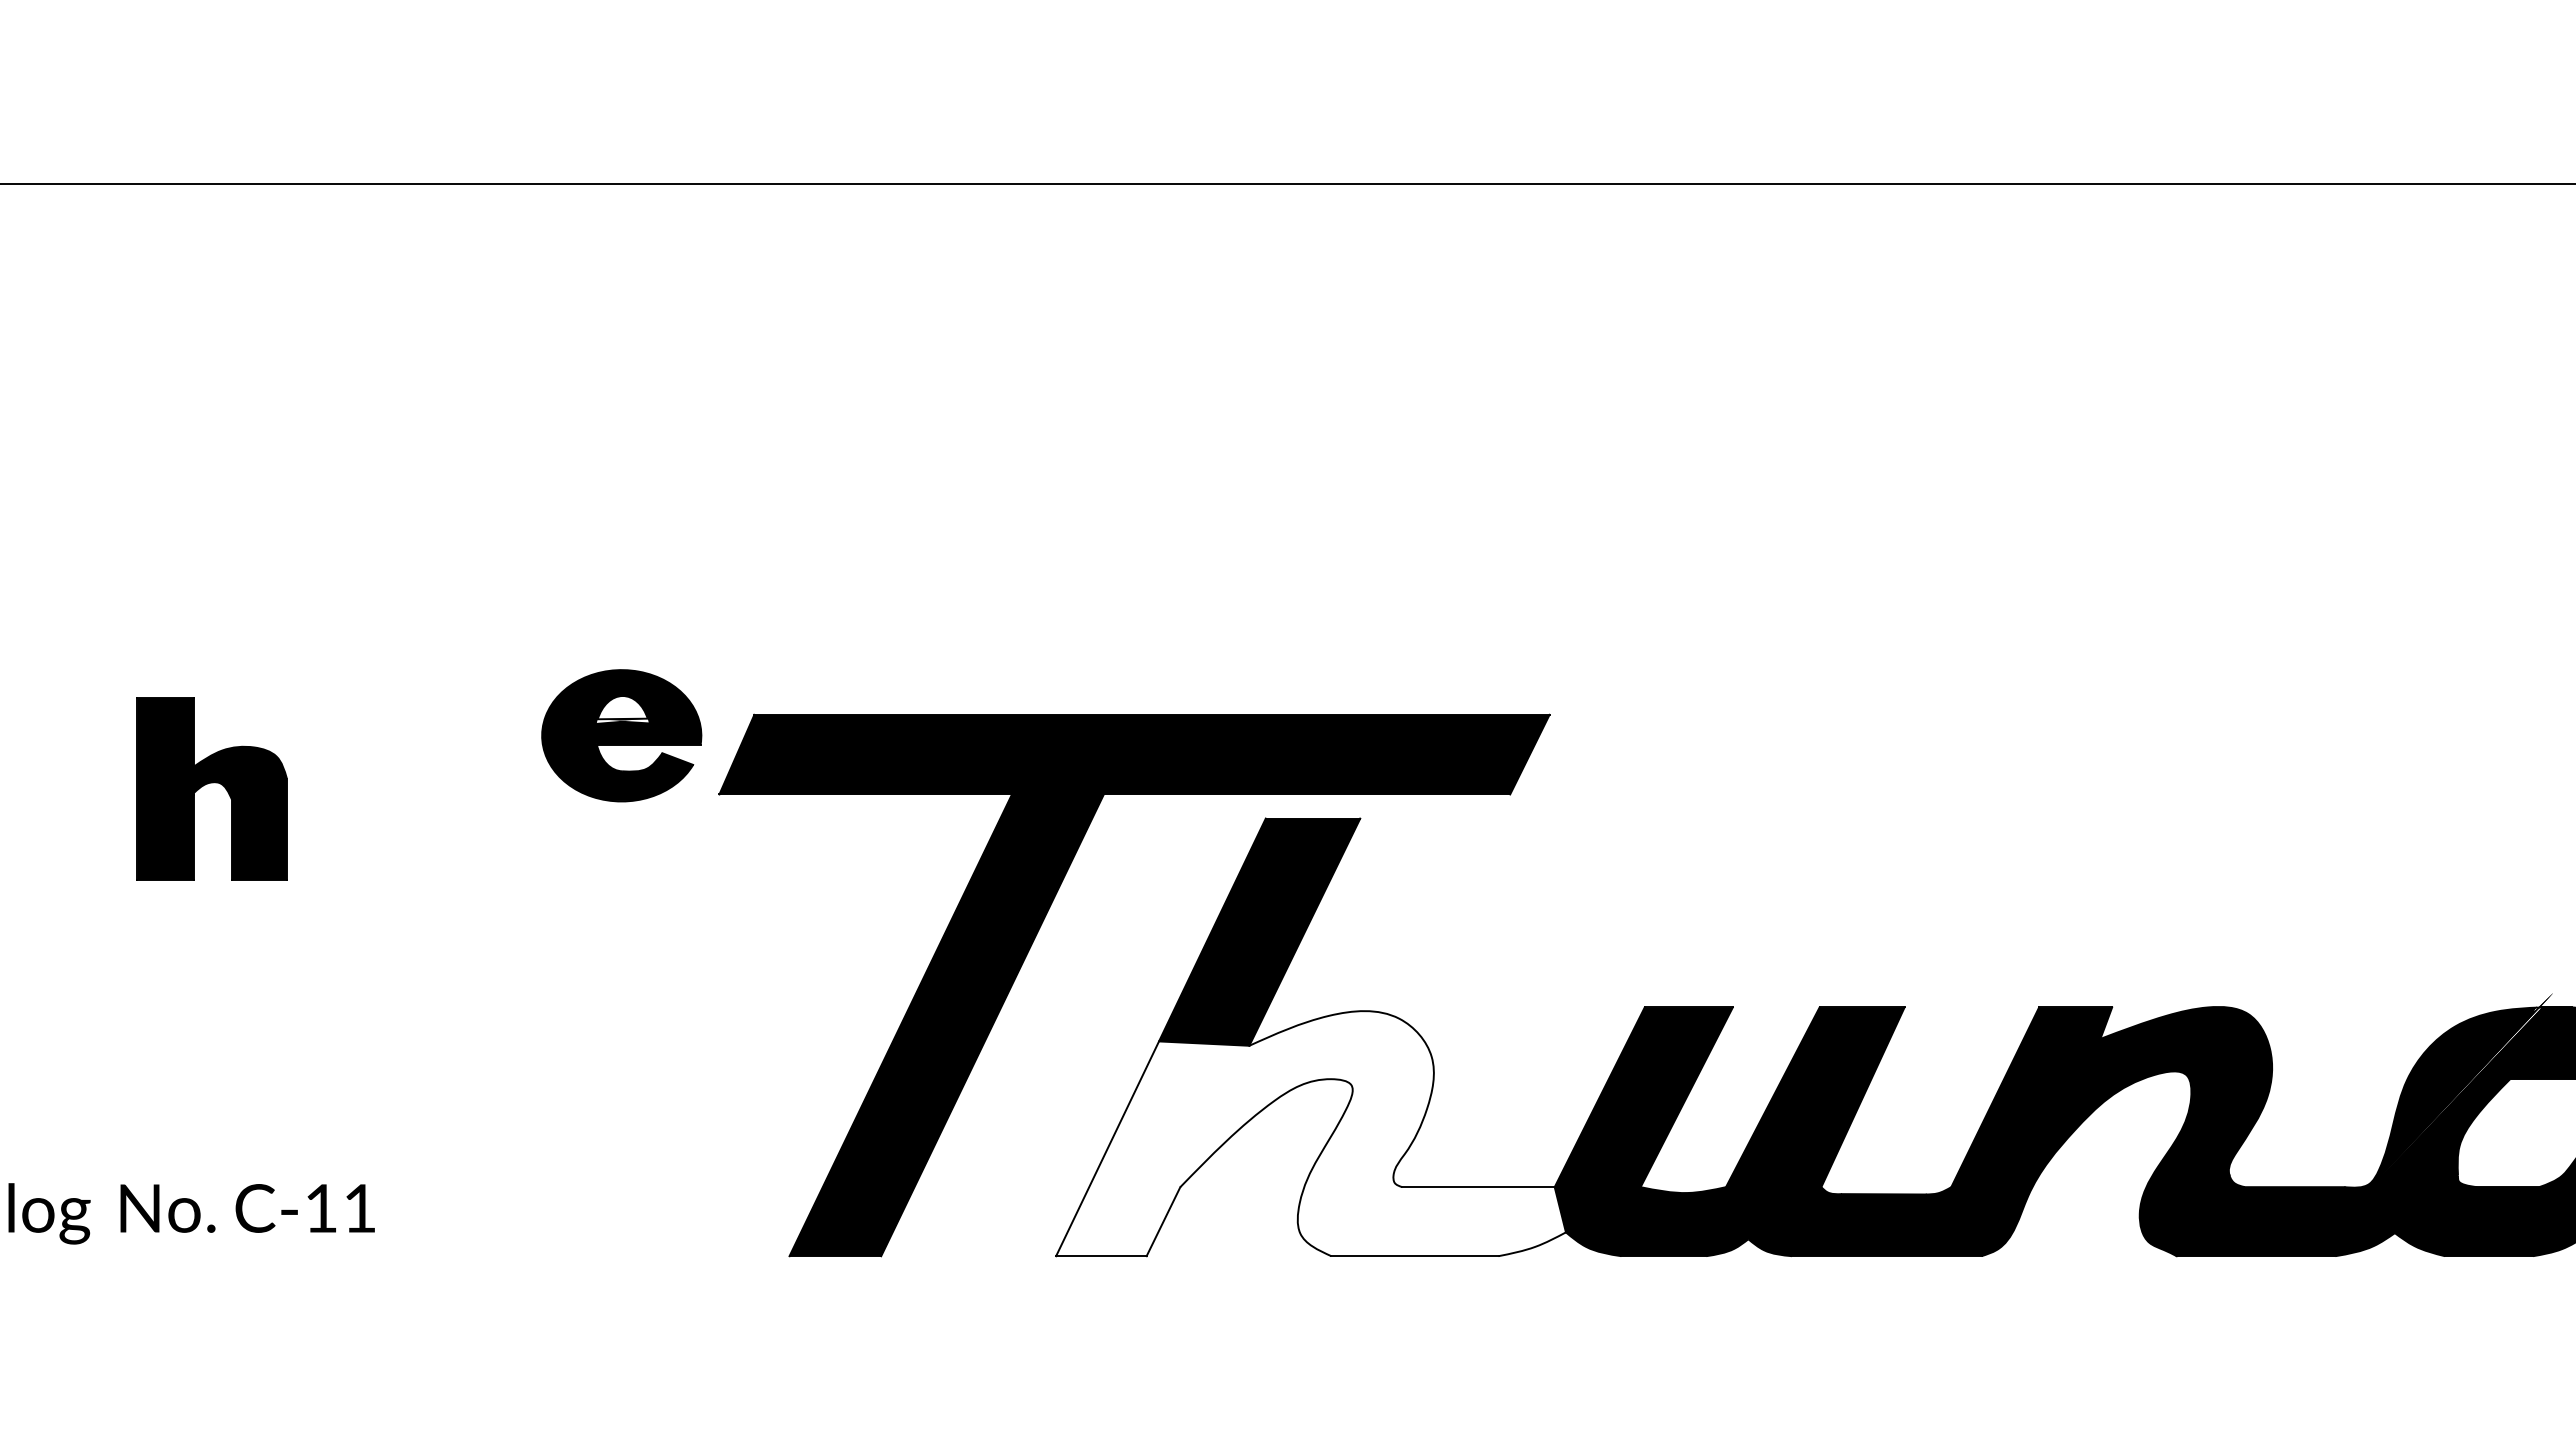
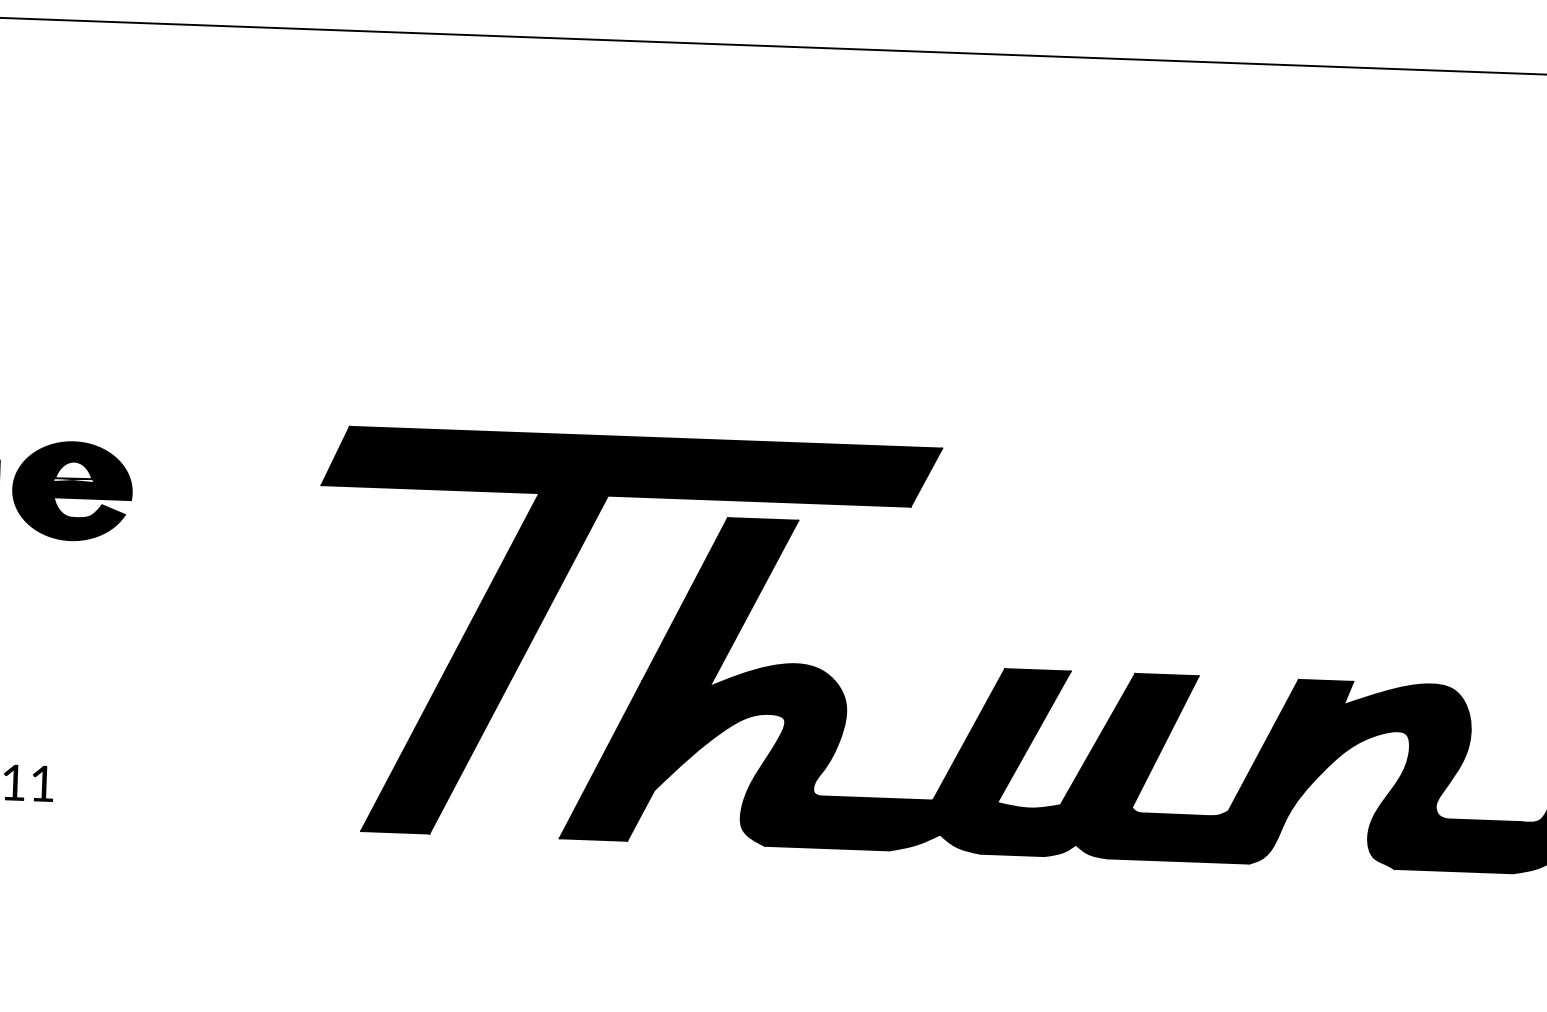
part: (621, 735) -> (72, 490), moved
fill: (1310, 1133) -> (752, 753), added

